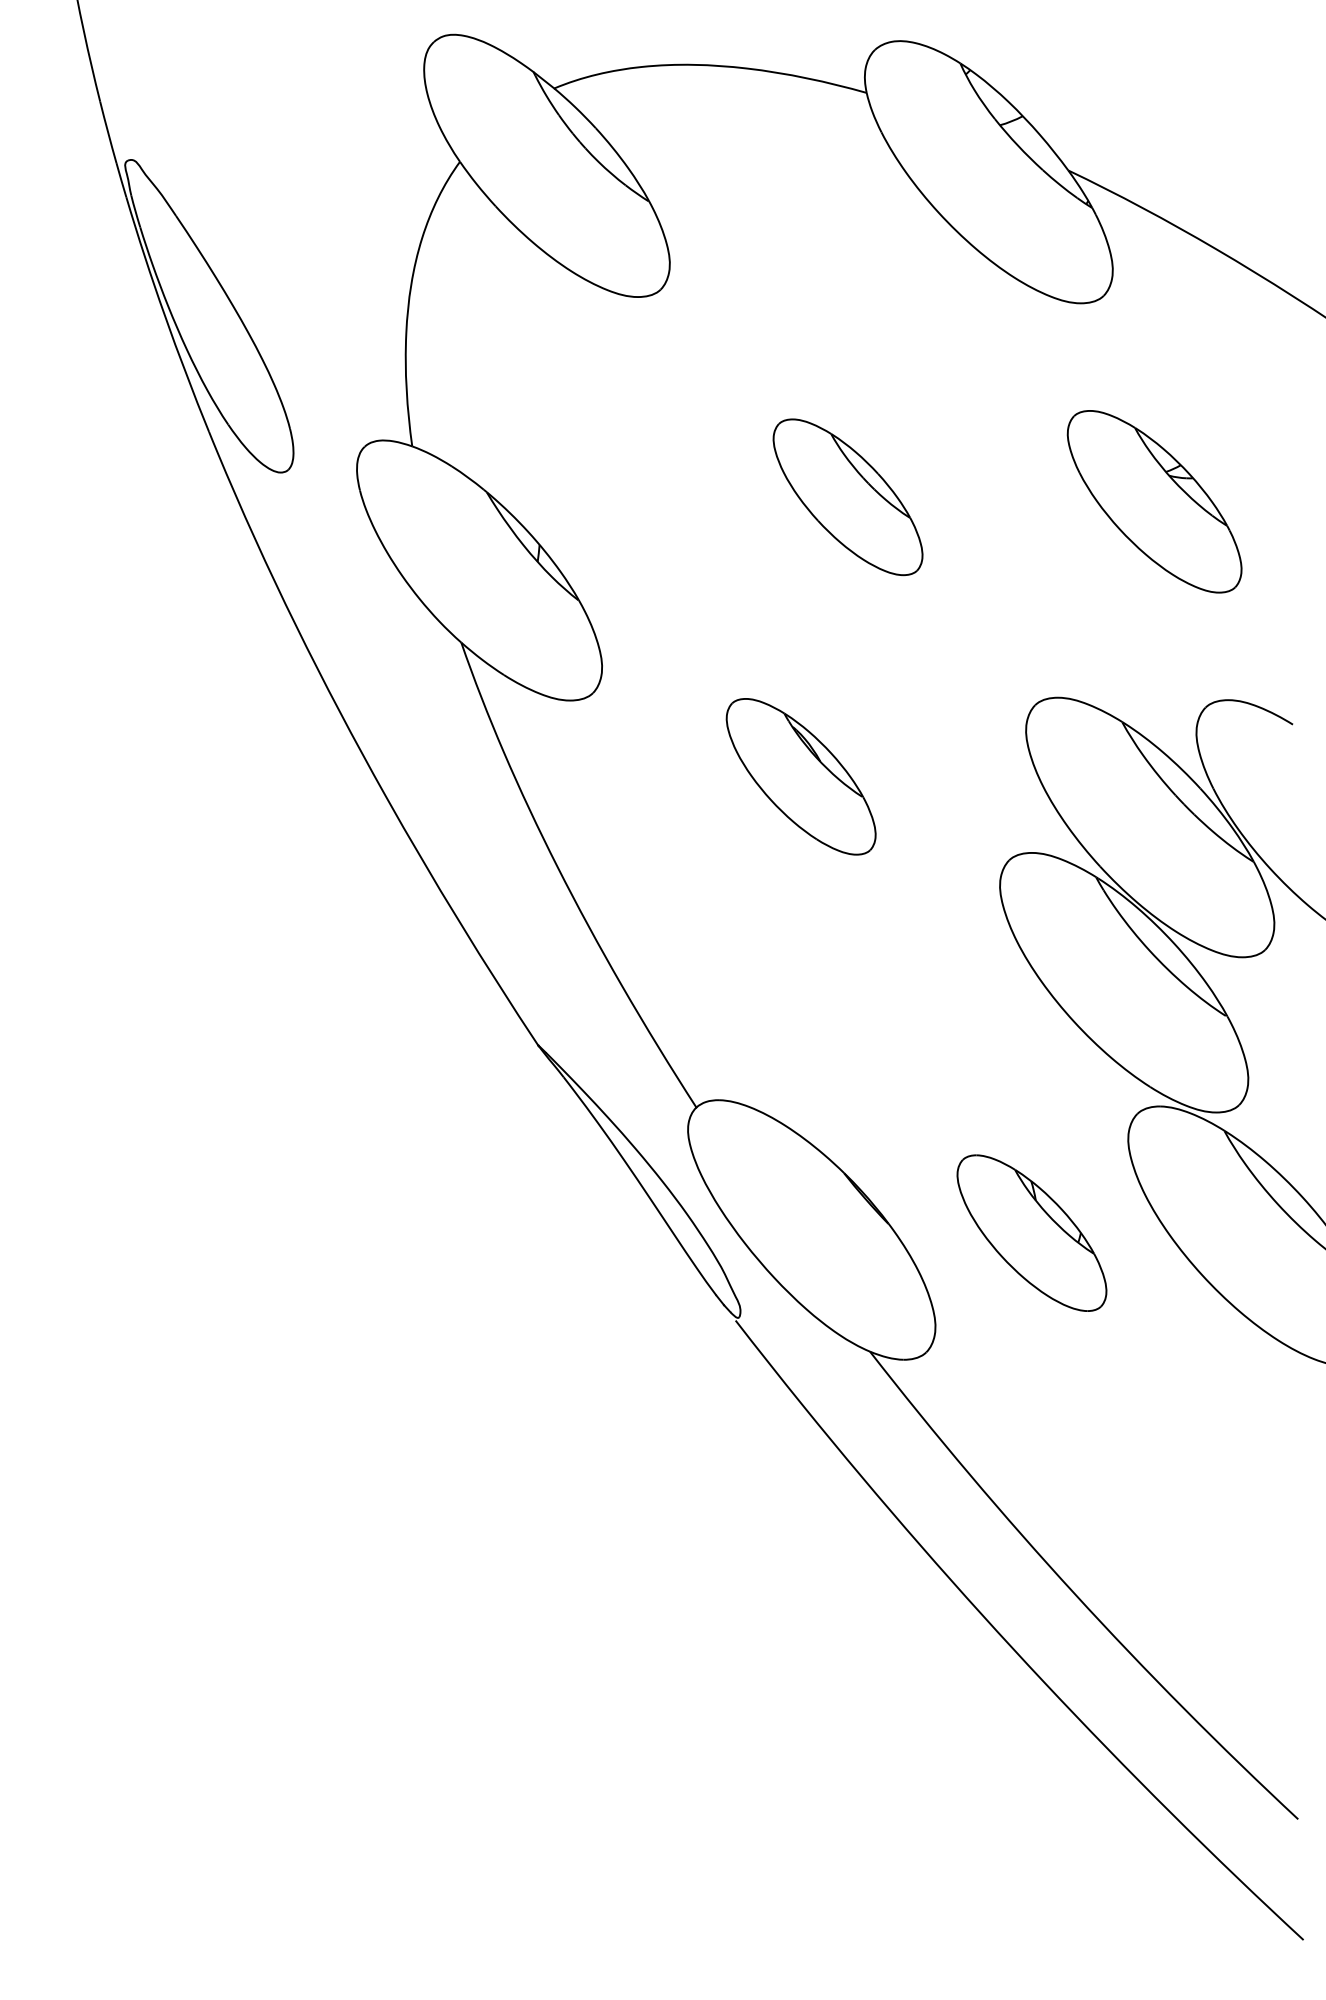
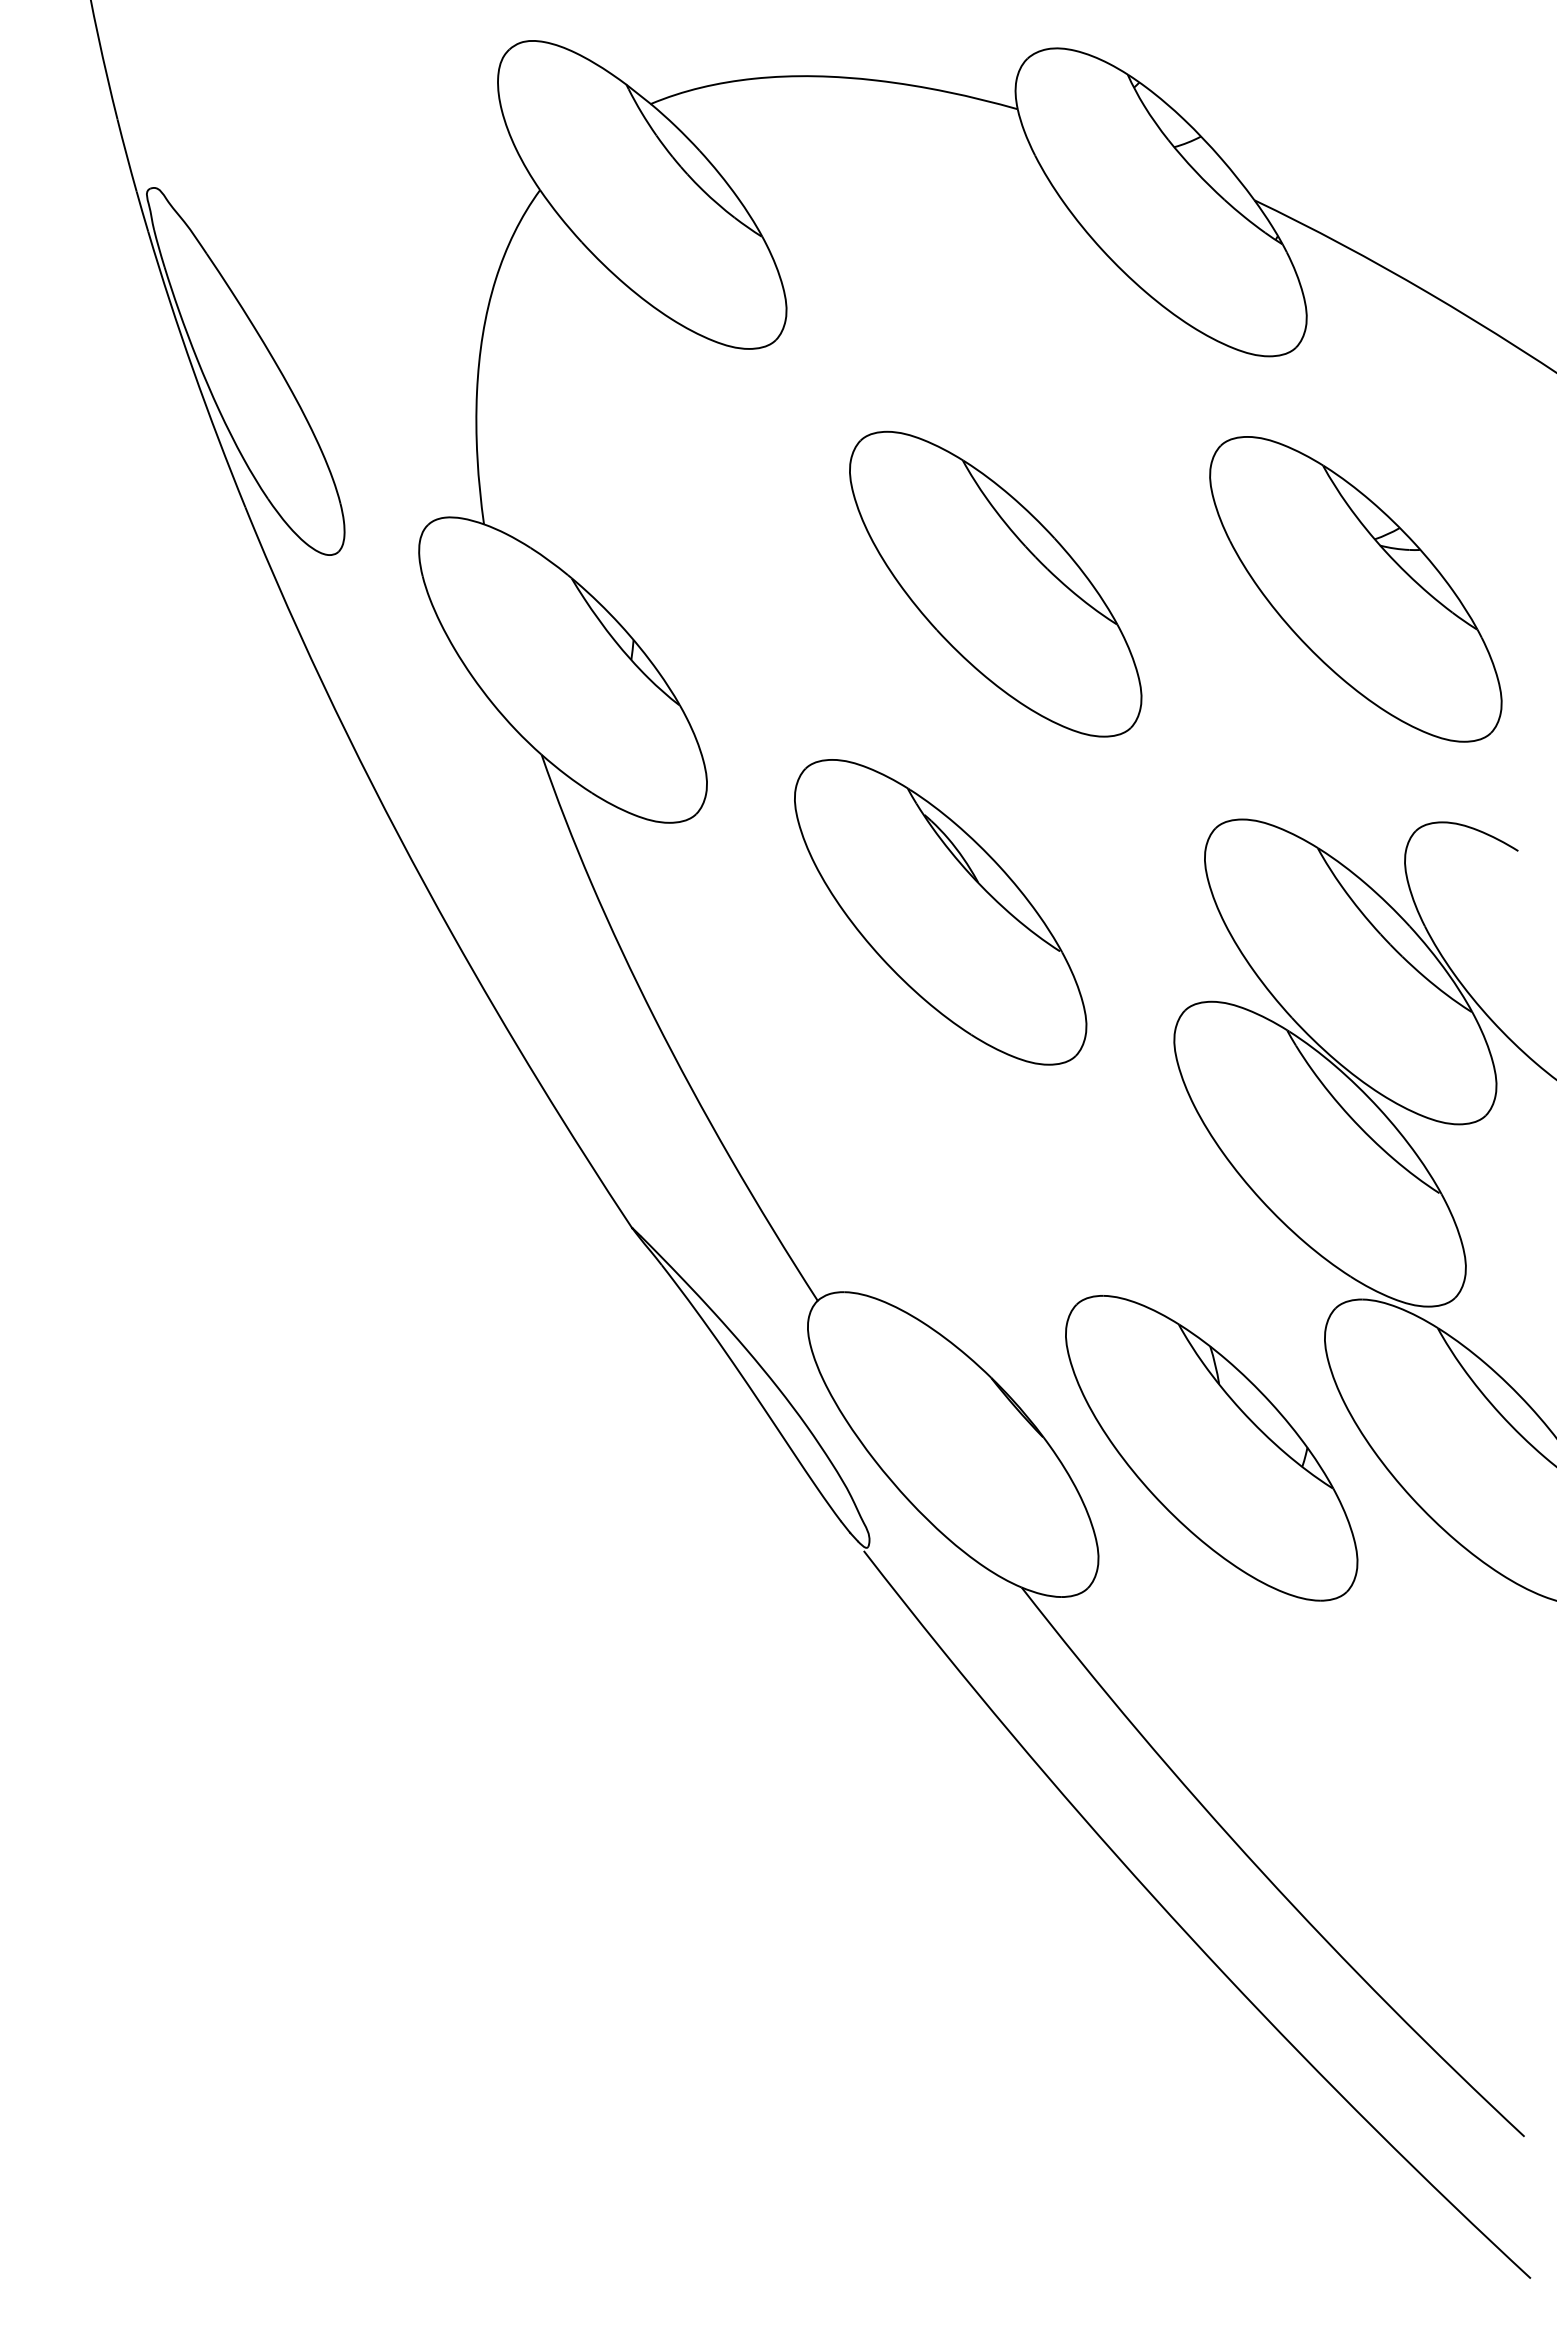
part: (847, 496) -> (995, 583), size x1.67
part: (1154, 501) -> (1355, 589), size x1.43
part: (800, 776) -> (940, 912), size x1.67
part: (1031, 1233) -> (1211, 1448), size x1.67

